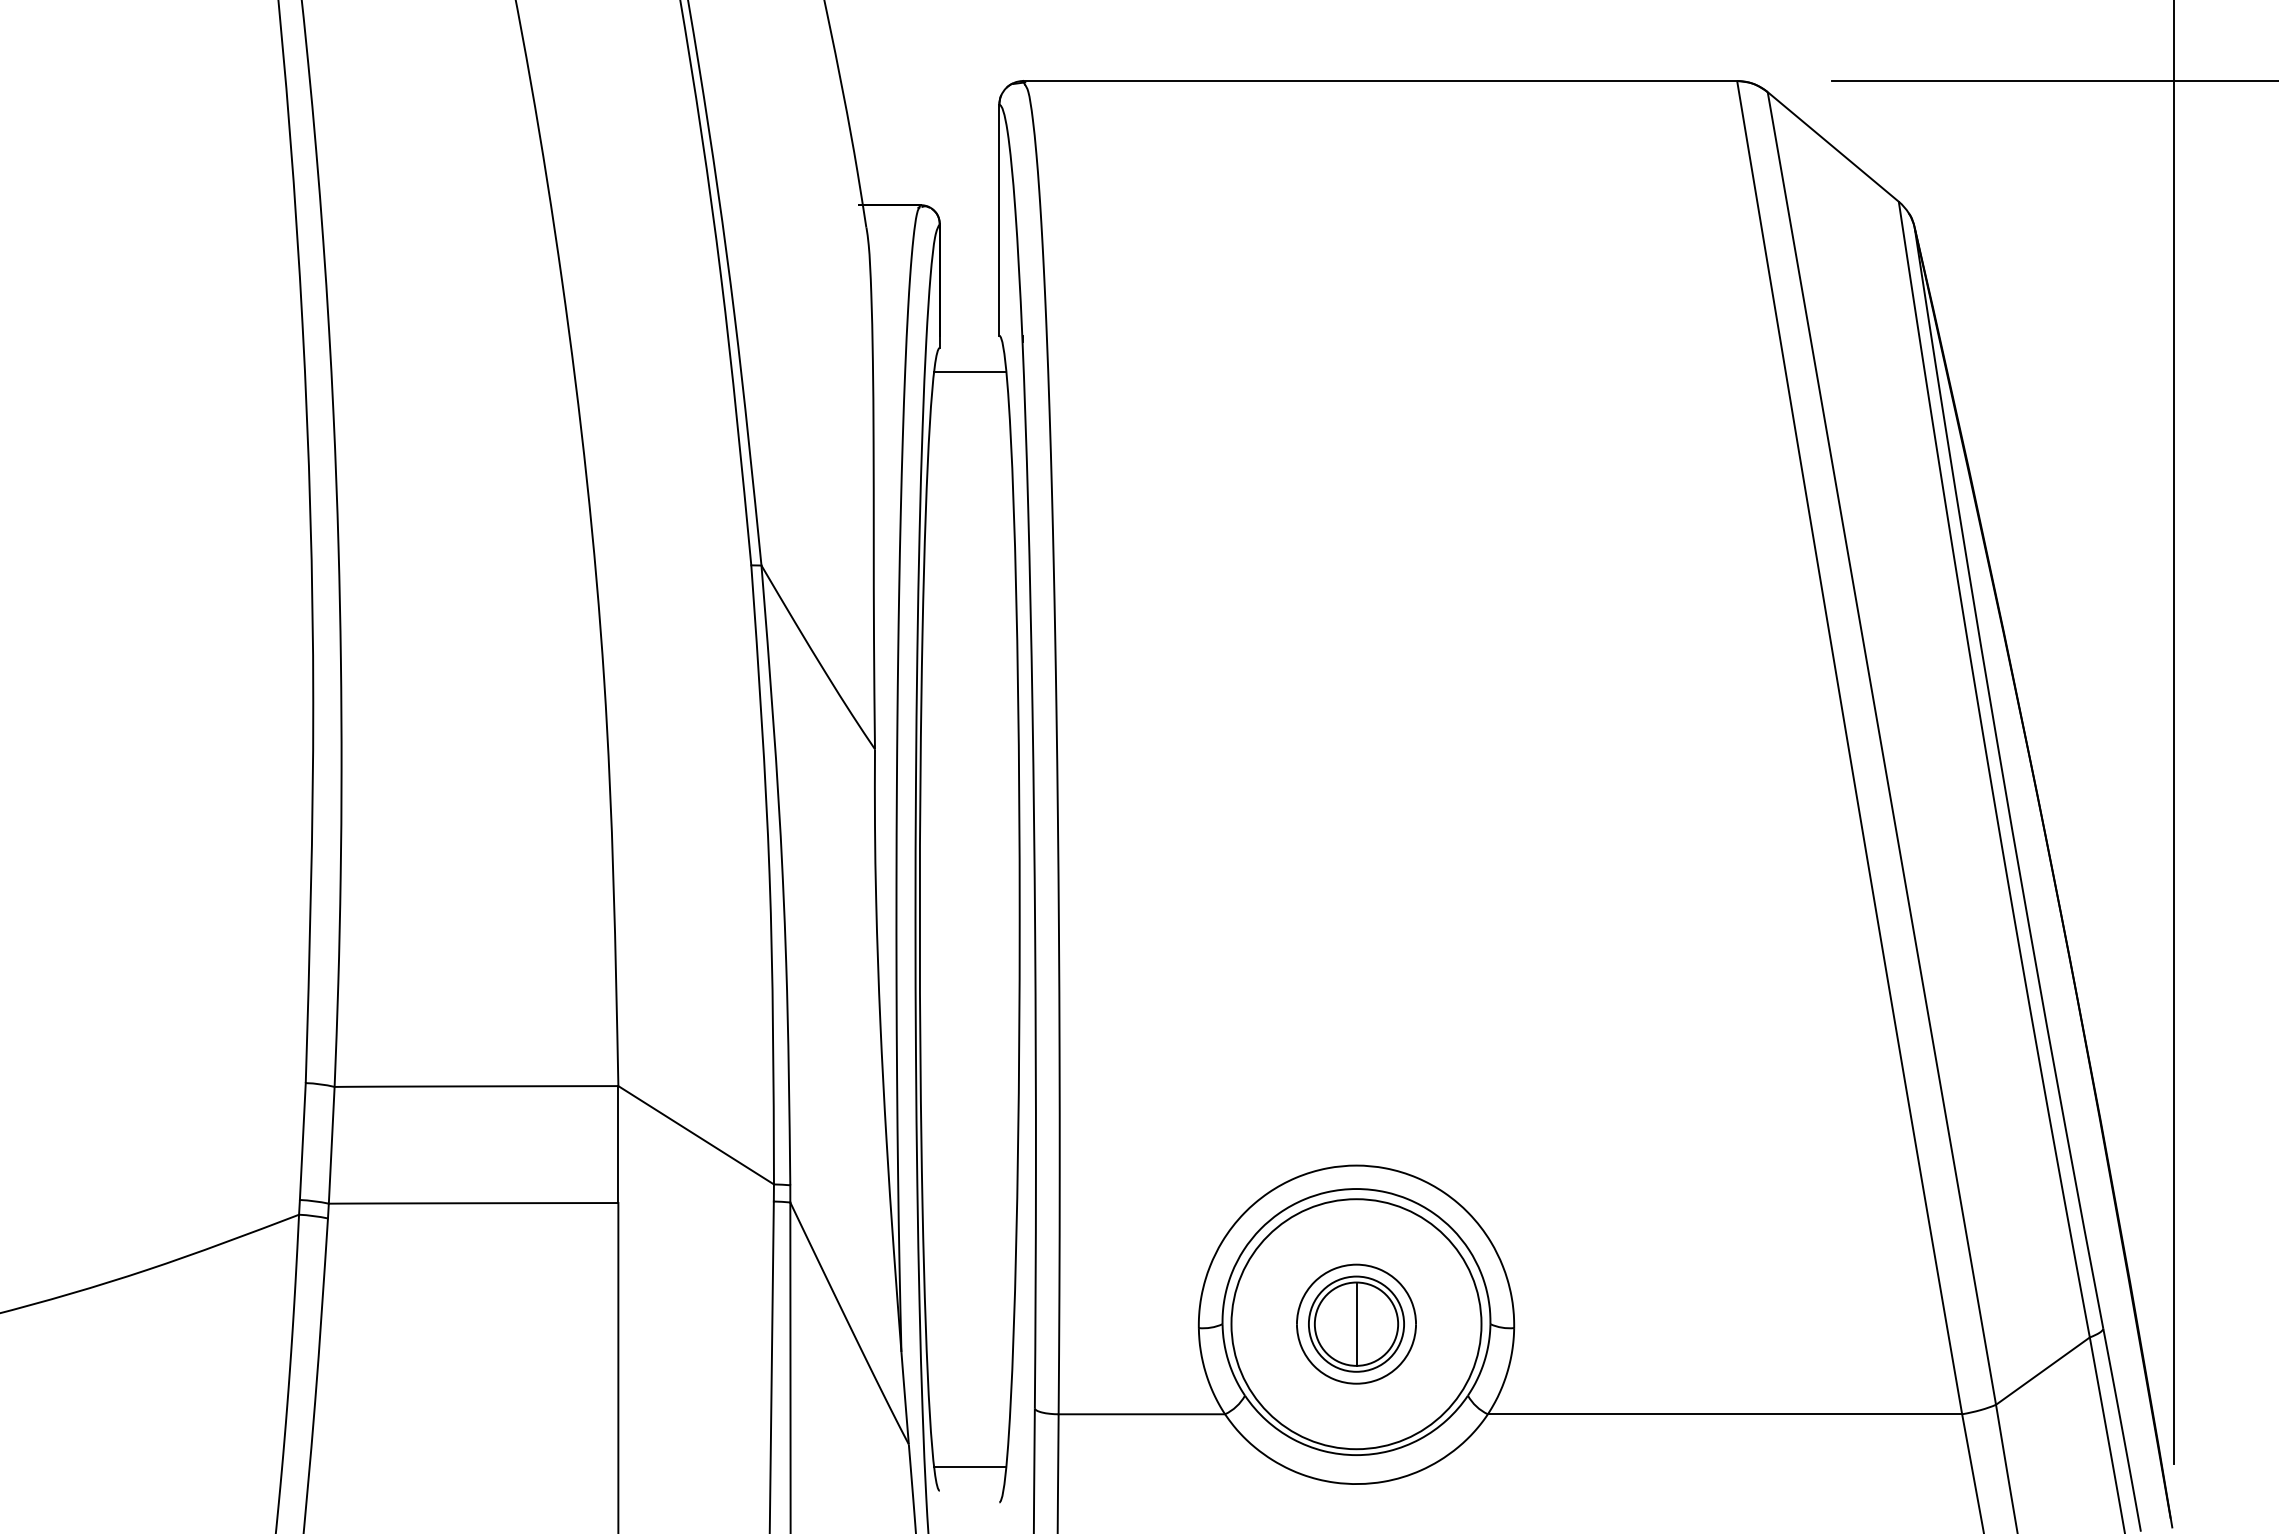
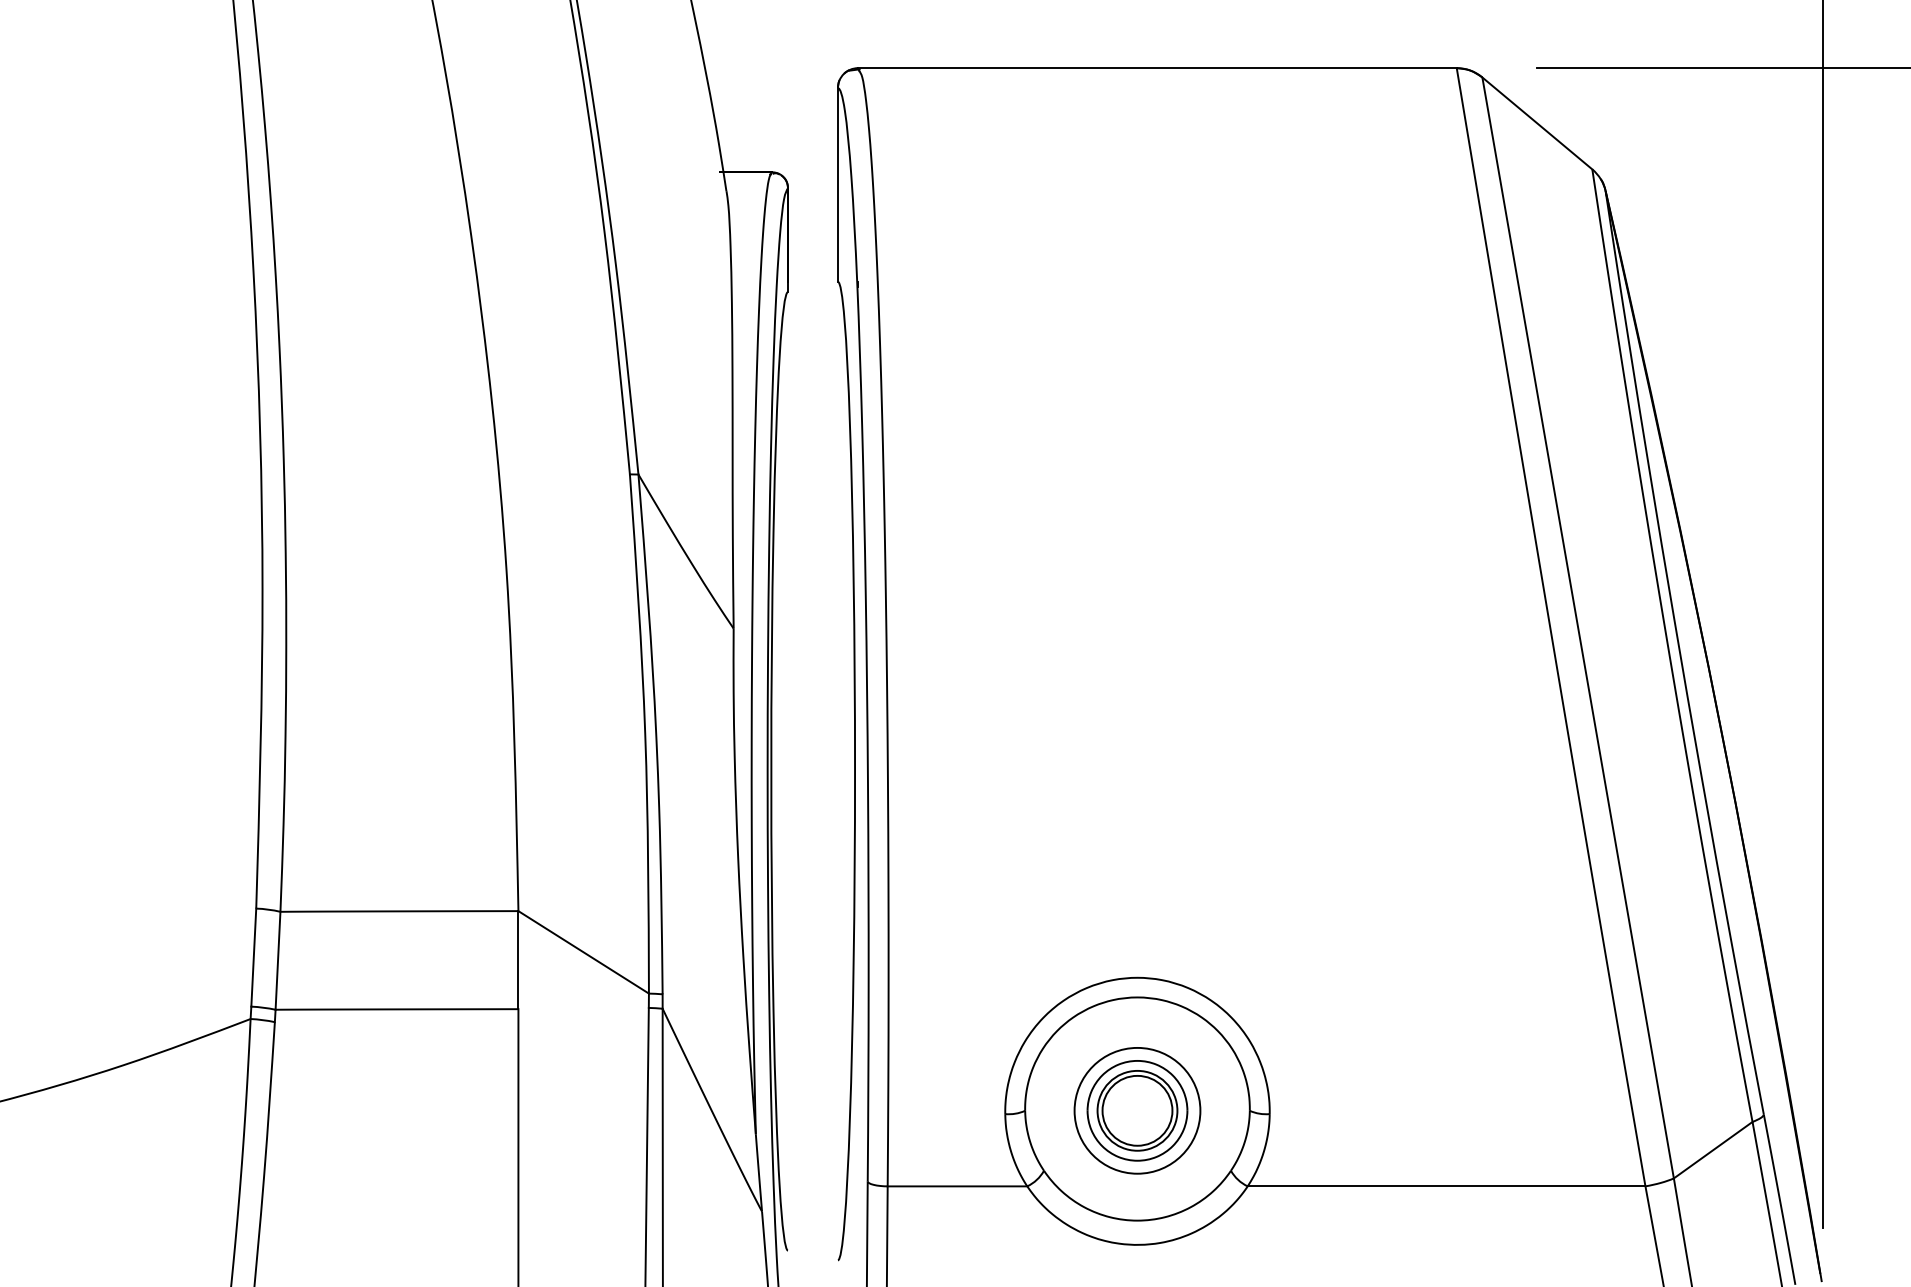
line: (970, 371) -> (813, 311), removed
circle: (1356, 1324) -> (1137, 1111), size x0.6
line: (1356, 1325) -> (1137, 1111), removed
line: (970, 1467) -> (813, 1231), removed

